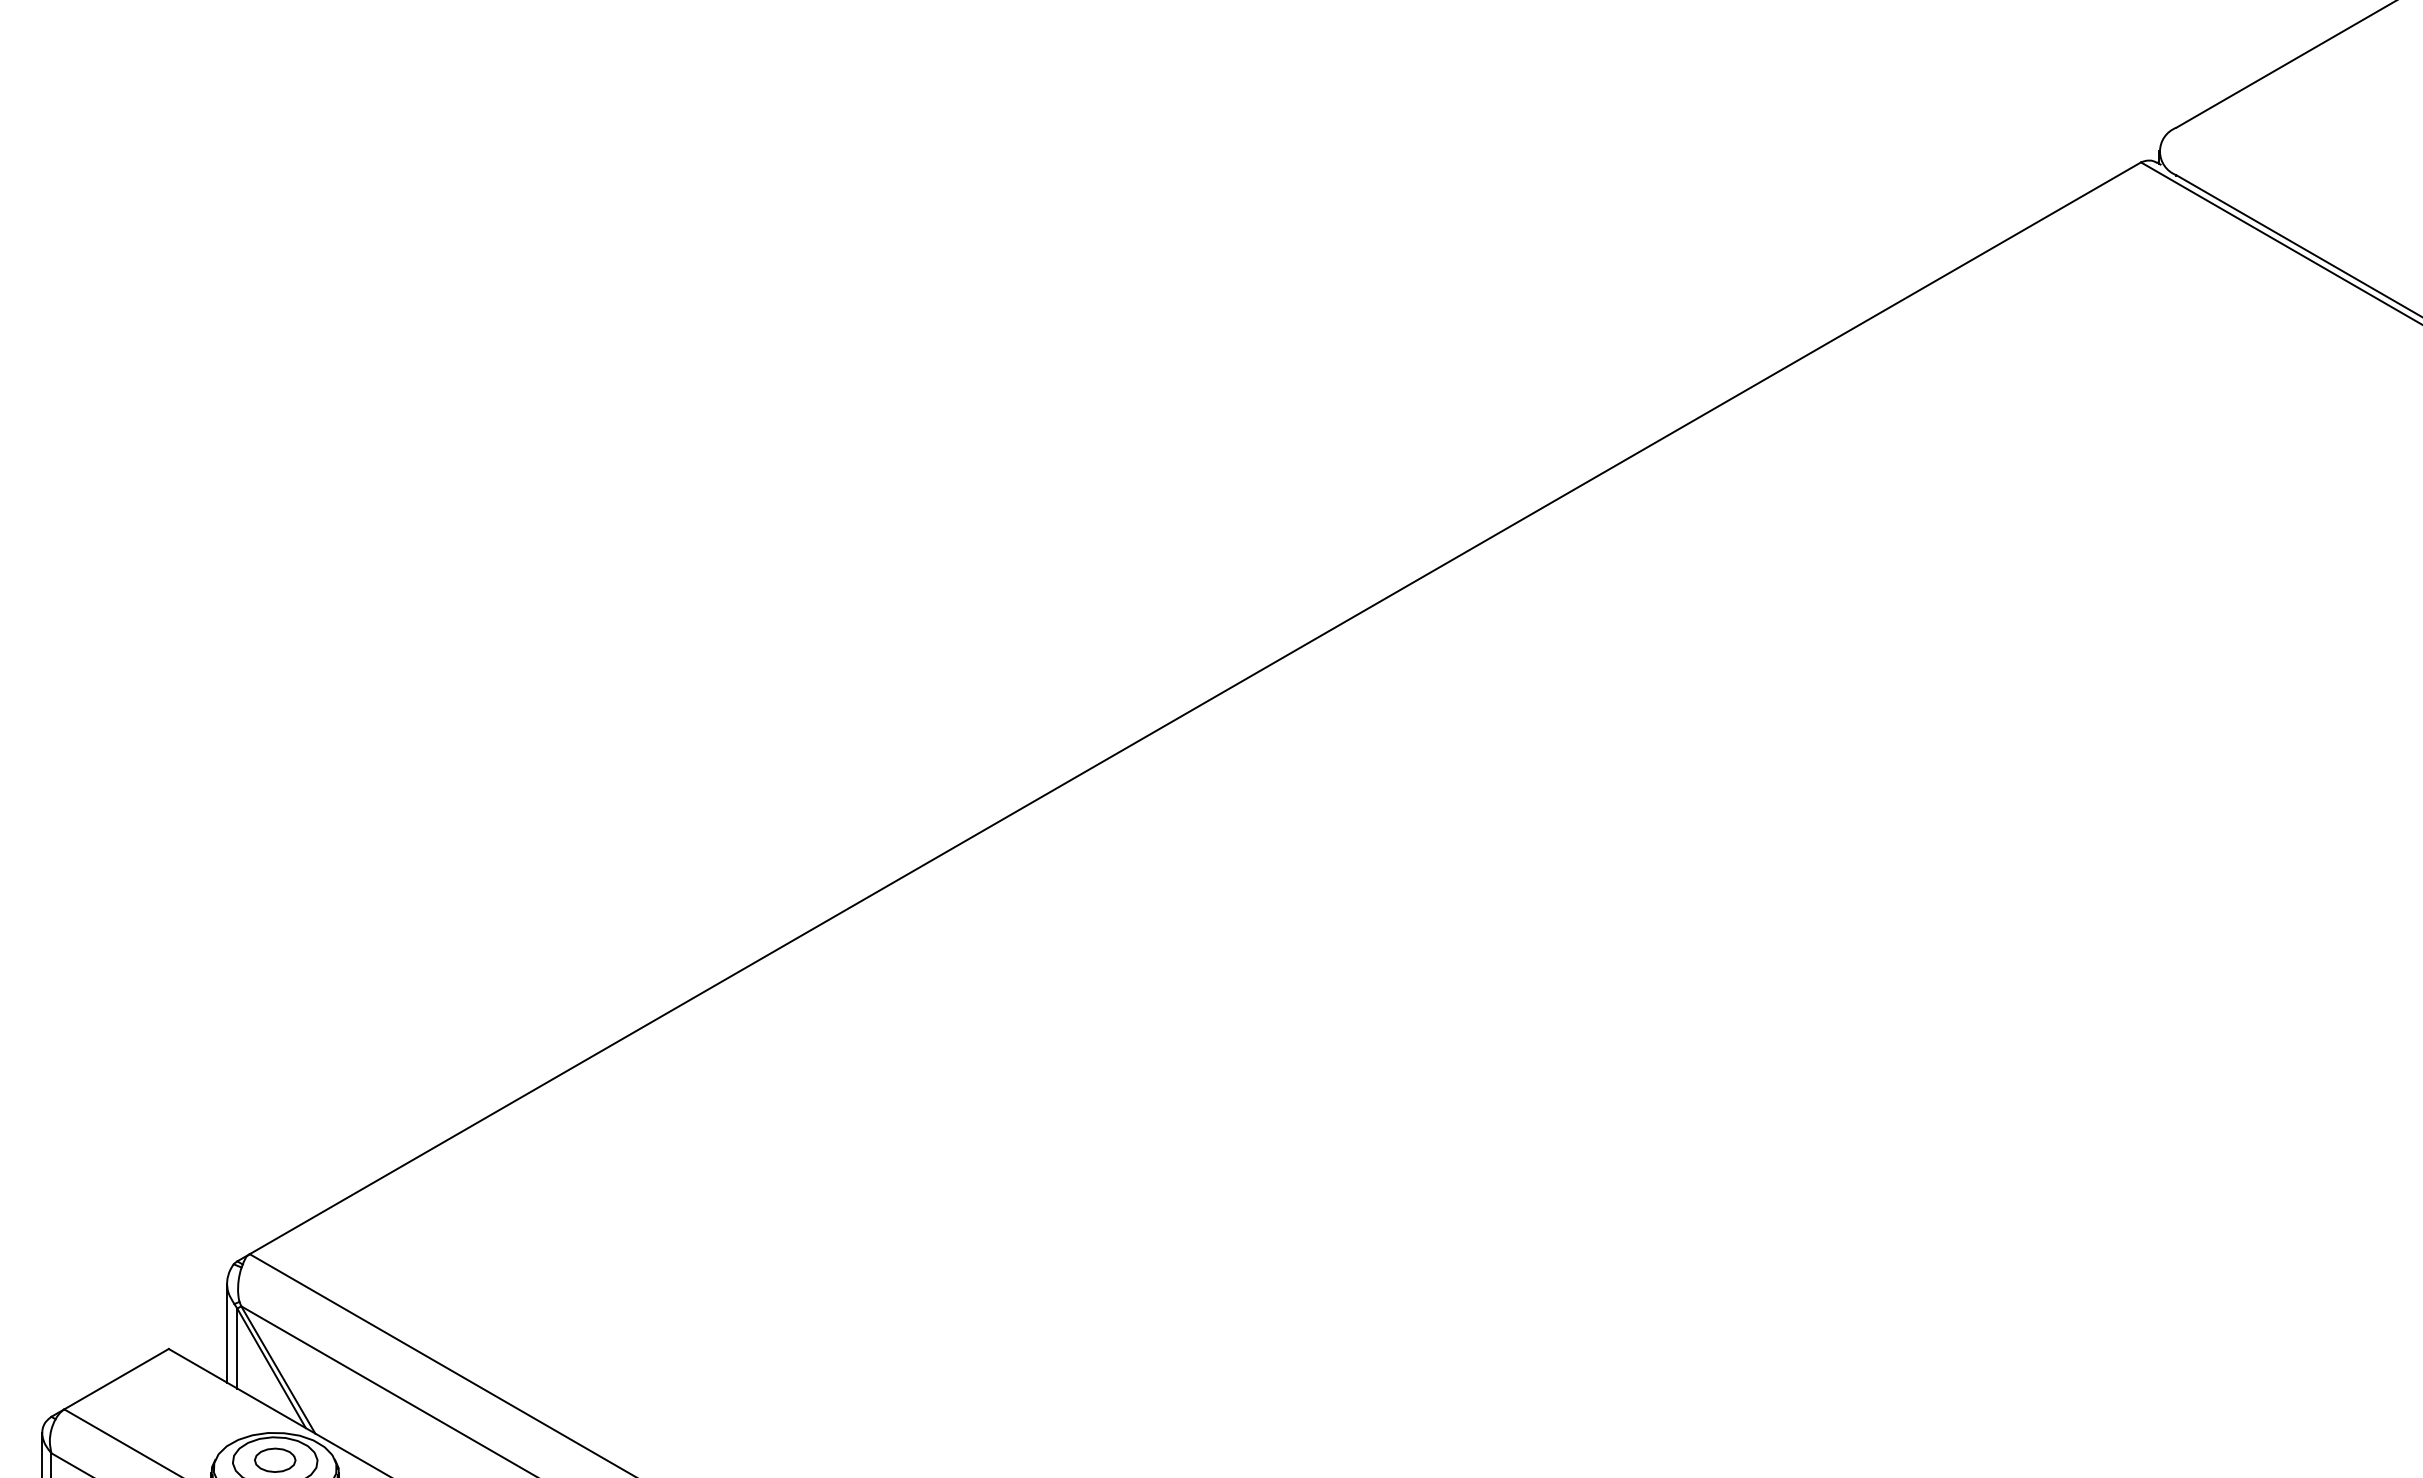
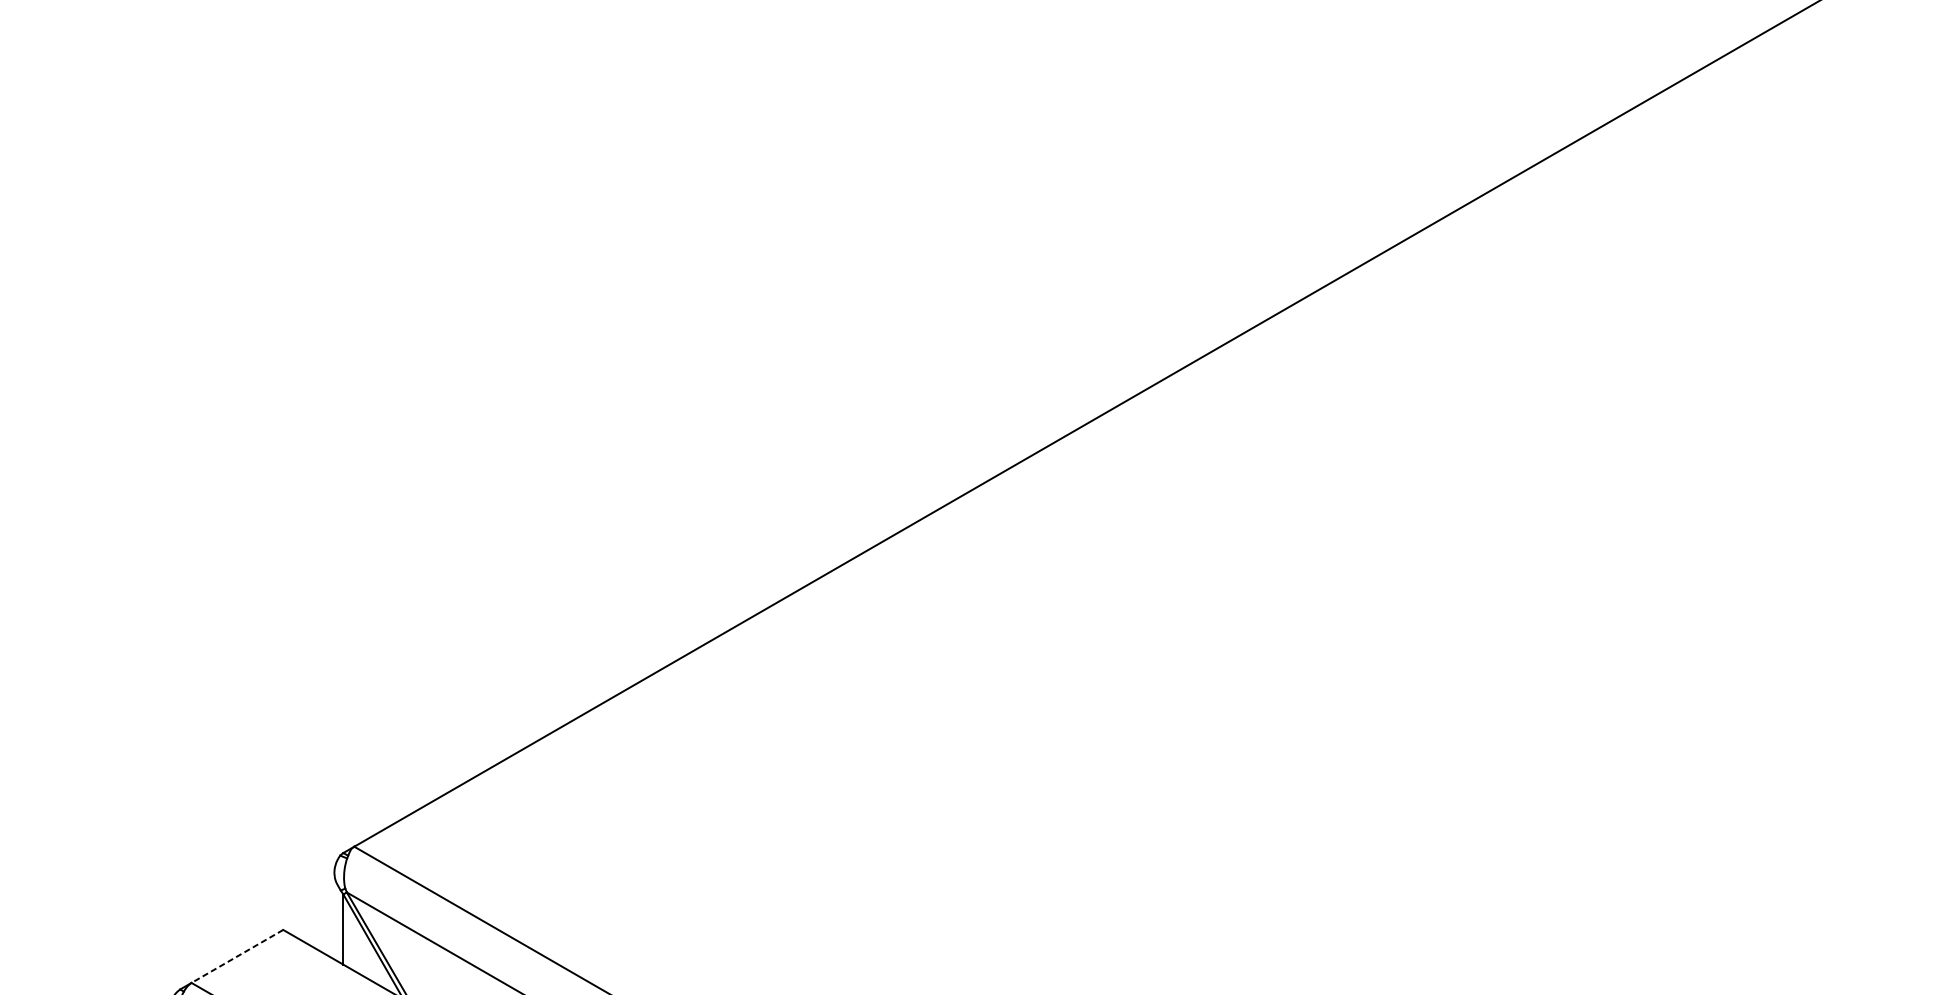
line: (227, 1332) -> (334, 915), removed
line: (116, 1379) -> (237, 956), solid -> dashed

